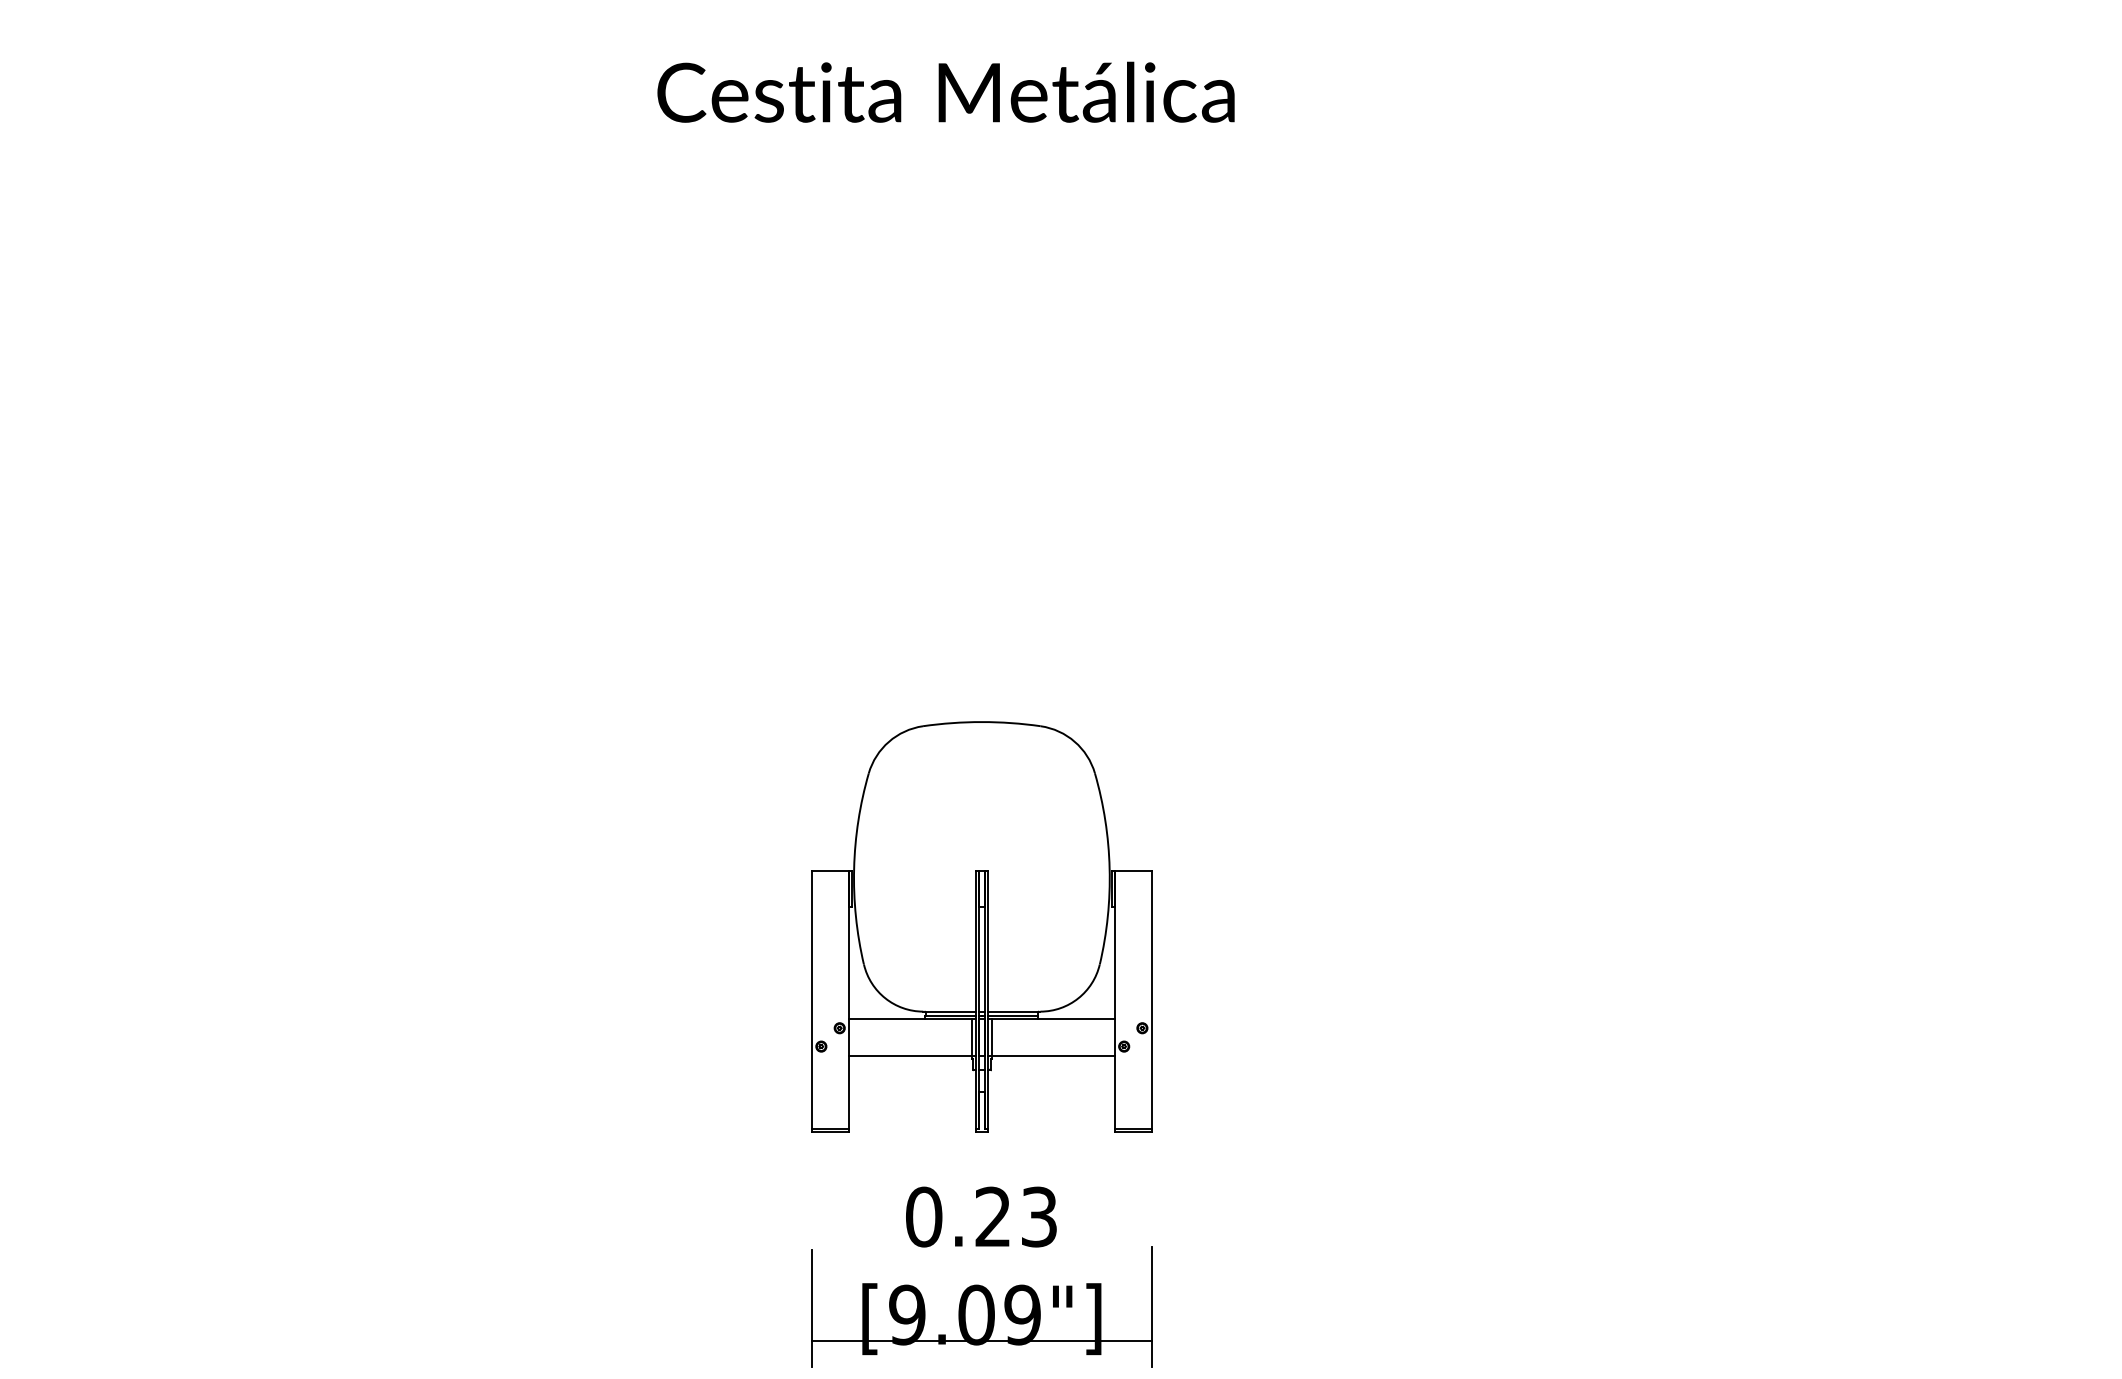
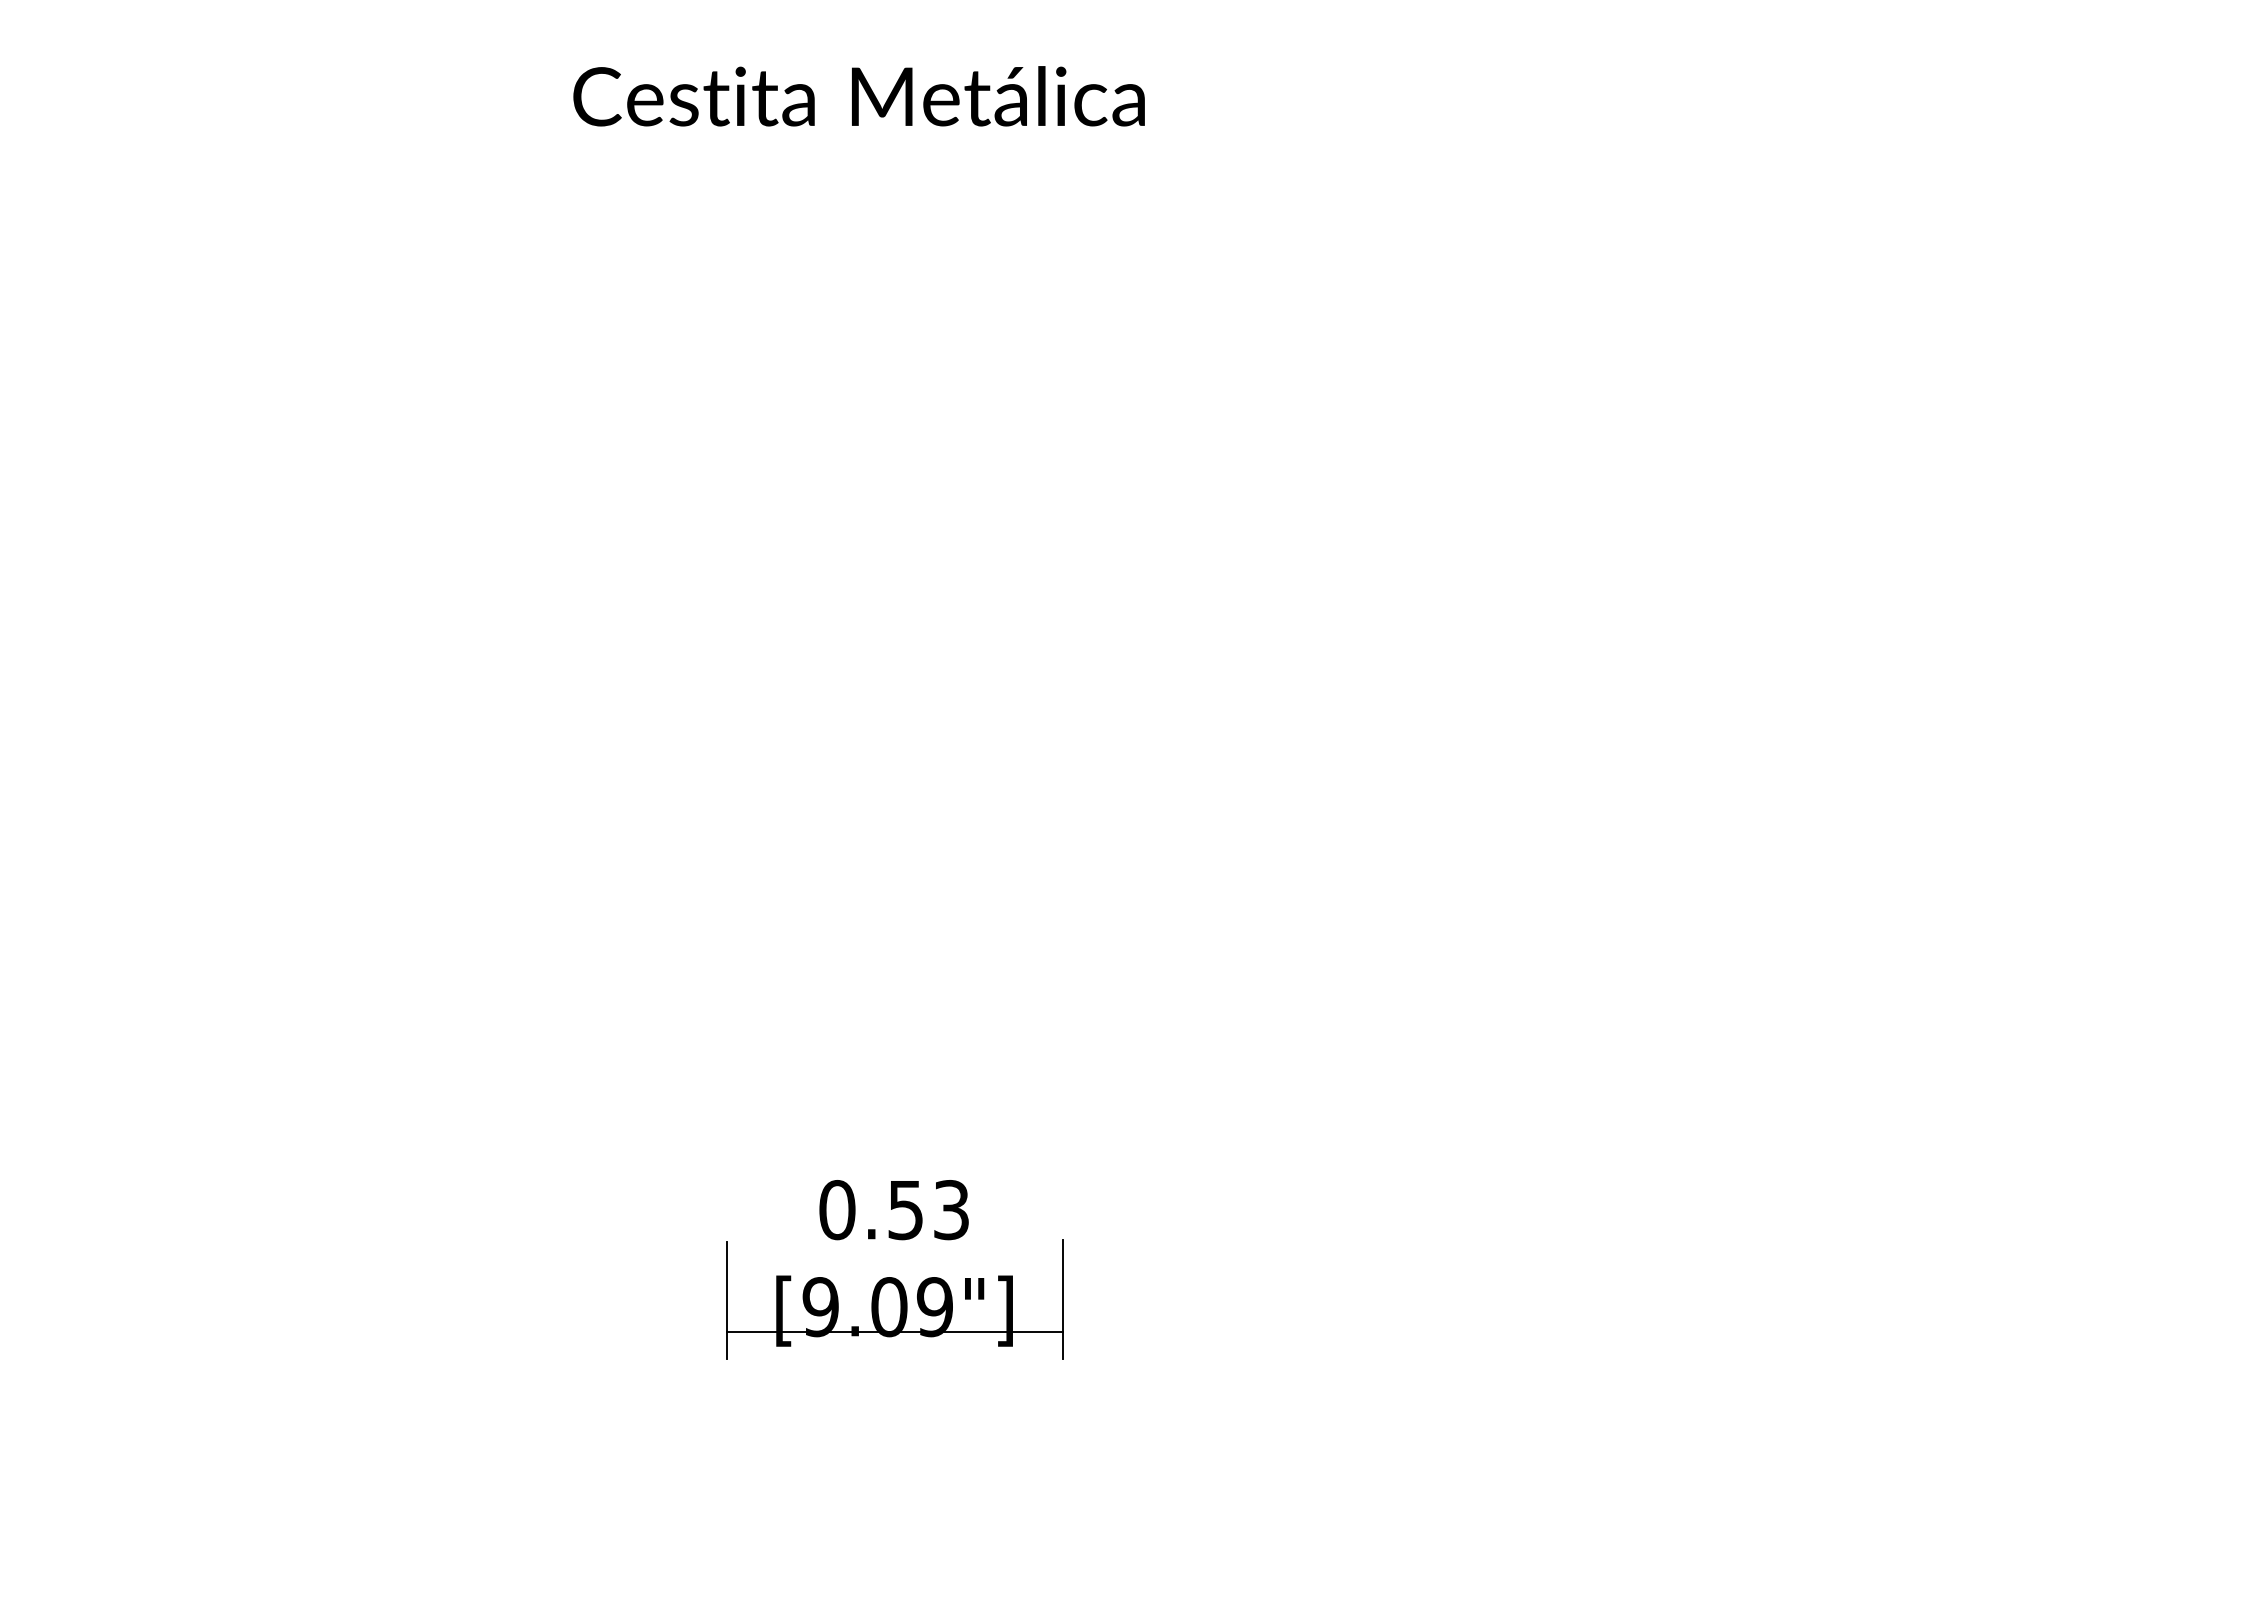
part: (981, 926) -> (894, 922), removed
text: (992, 1217) -> (905, 1210), 0.23 -> 0.53

